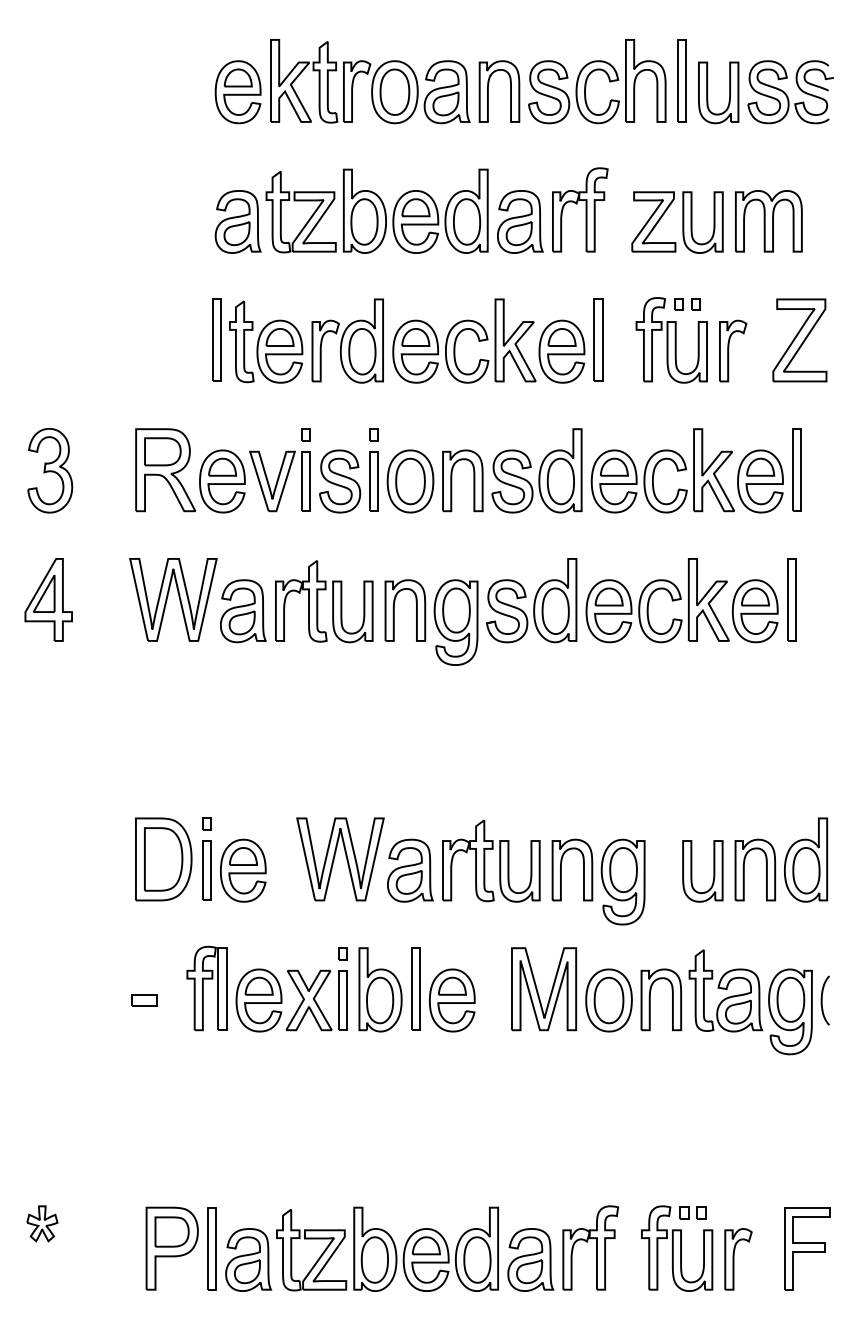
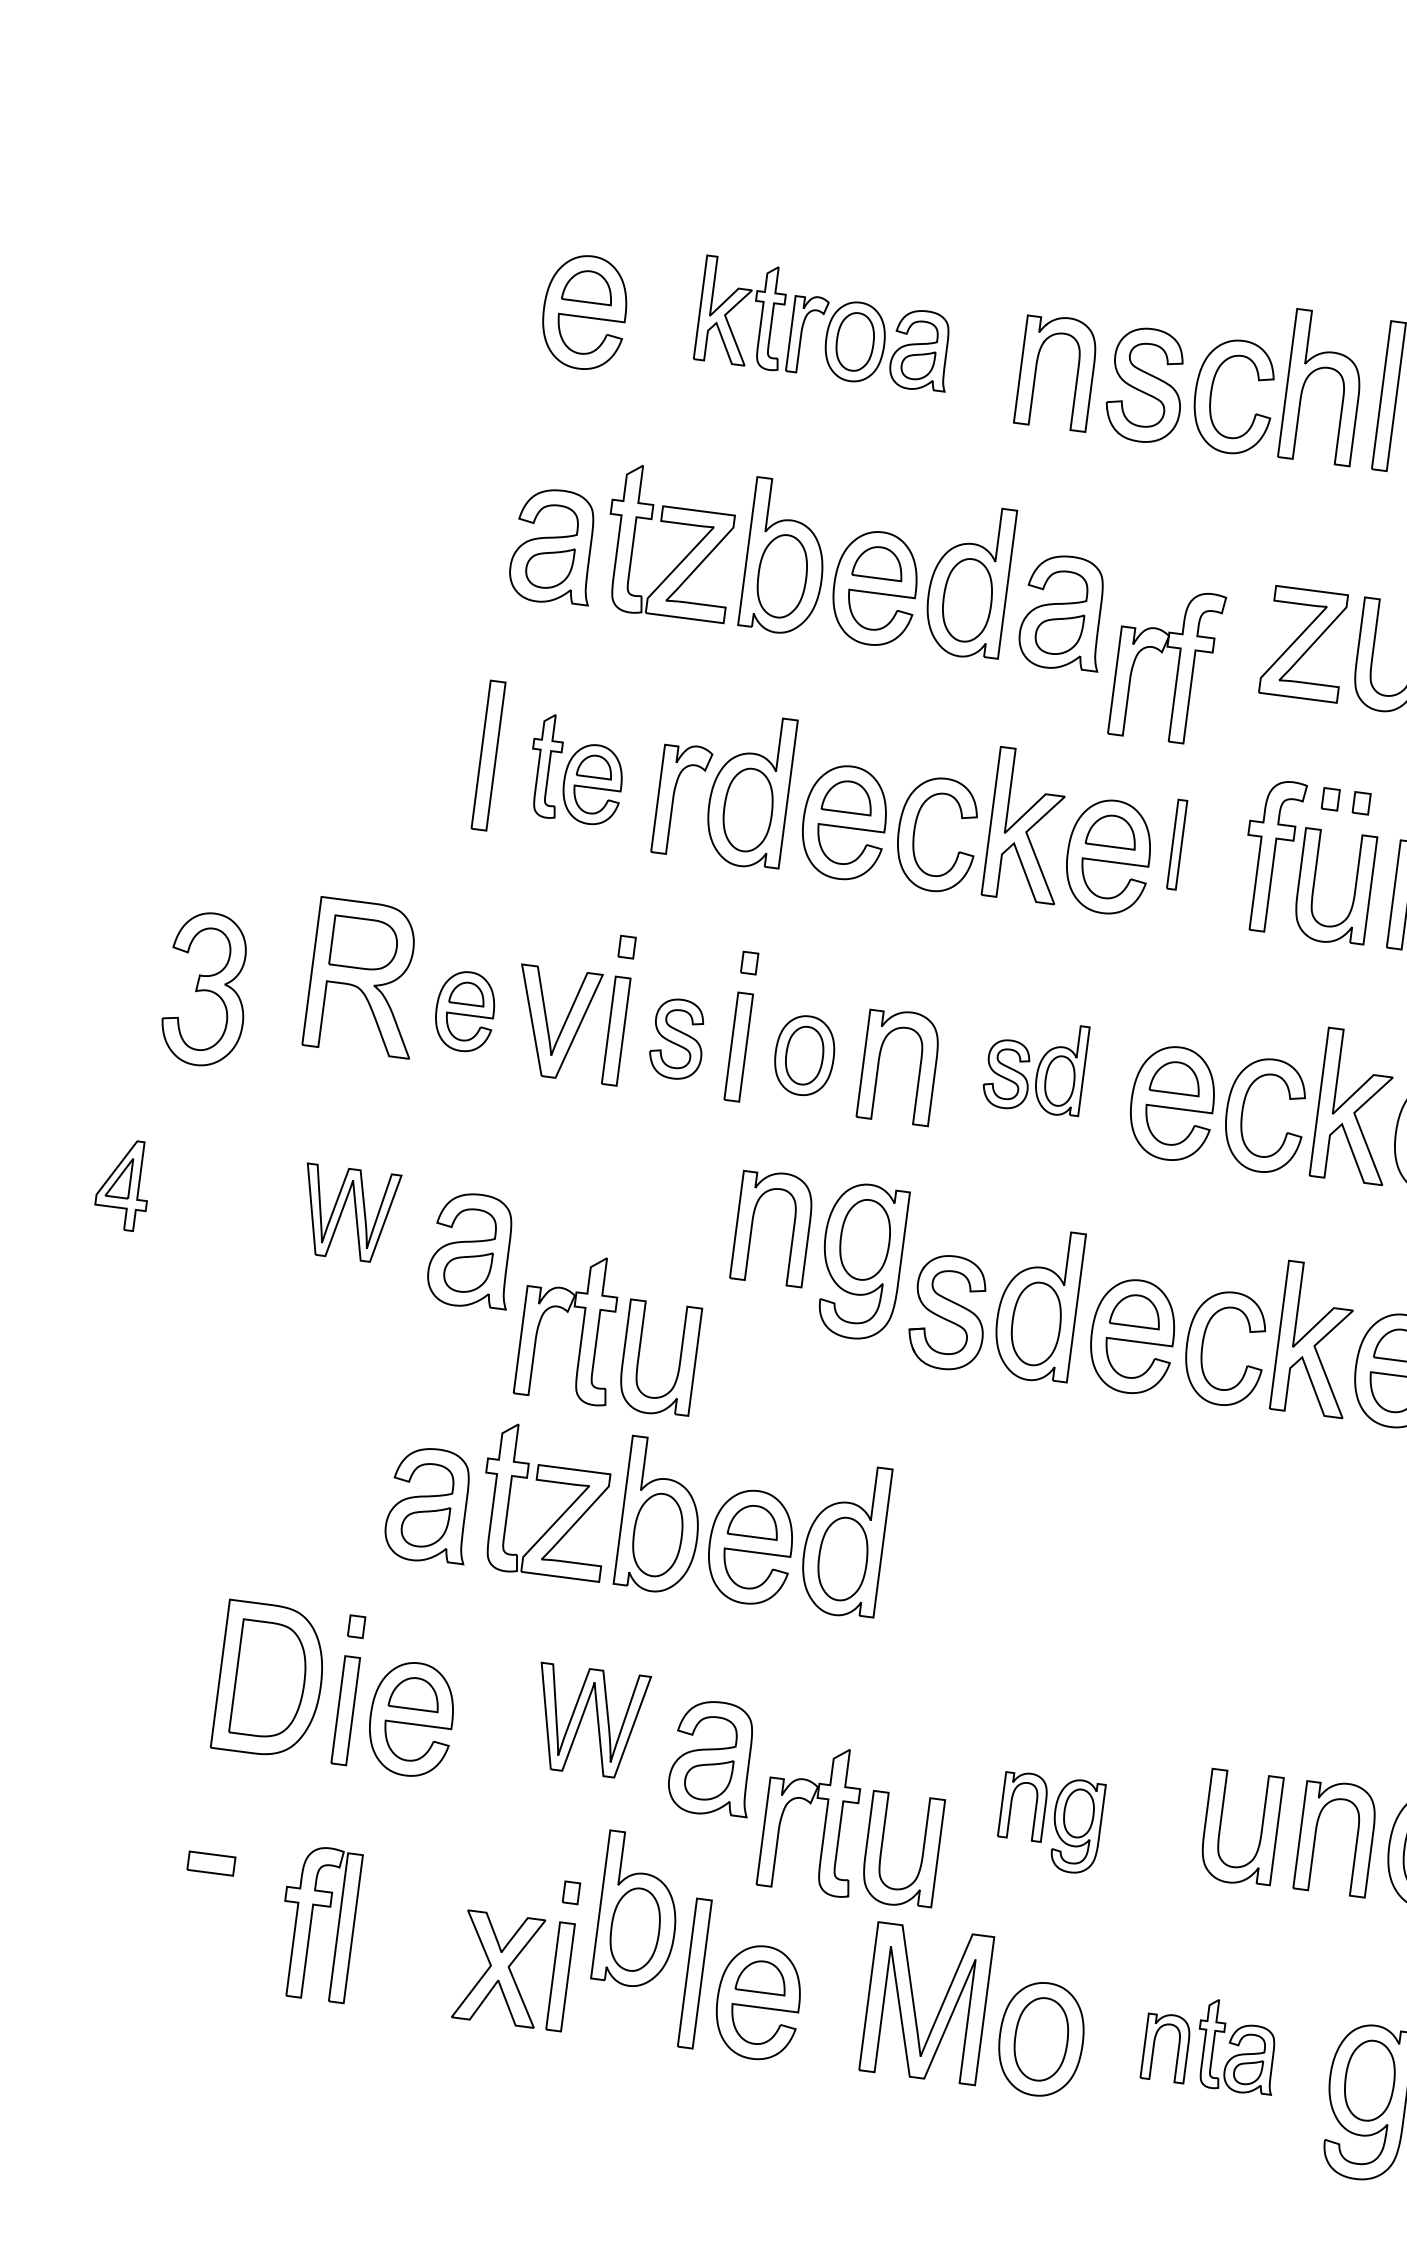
part: (370, 81) -> (826, 324), size x0.7
part: (580, 209) -> (1167, 664), moved
part: (598, 339) -> (1177, 843), size x0.6
part: (266, 341) -> (577, 769), size x0.7
part: (50, 470) -> (207, 989), moved
part: (536, 470) -> (1034, 1065), size x0.6
part: (222, 481) -> (465, 1011), size x0.7
part: (340, 481) -> (678, 1039), size x0.7
part: (410, 481) -> (804, 1055), size x0.7
part: (48, 599) -> (123, 1183), size x0.6
part: (173, 599) -> (349, 1213), size x0.6
part: (324, 601) -> (610, 1333), moved
part: (431, 622) -> (817, 1255), moved
part: (351, 741) -> (637, 1511), added
part: (340, 859) -> (589, 1721), size x0.7
part: (491, 860) -> (853, 1823), moved
part: (598, 881) -> (1050, 1821), size x0.6
part: (380, 989) -> (638, 1909), moved
part: (701, 990) -> (1210, 2042), size x0.6
part: (144, 1000) -> (211, 1863), moved
part: (258, 1000) -> (408, 1957), removed

